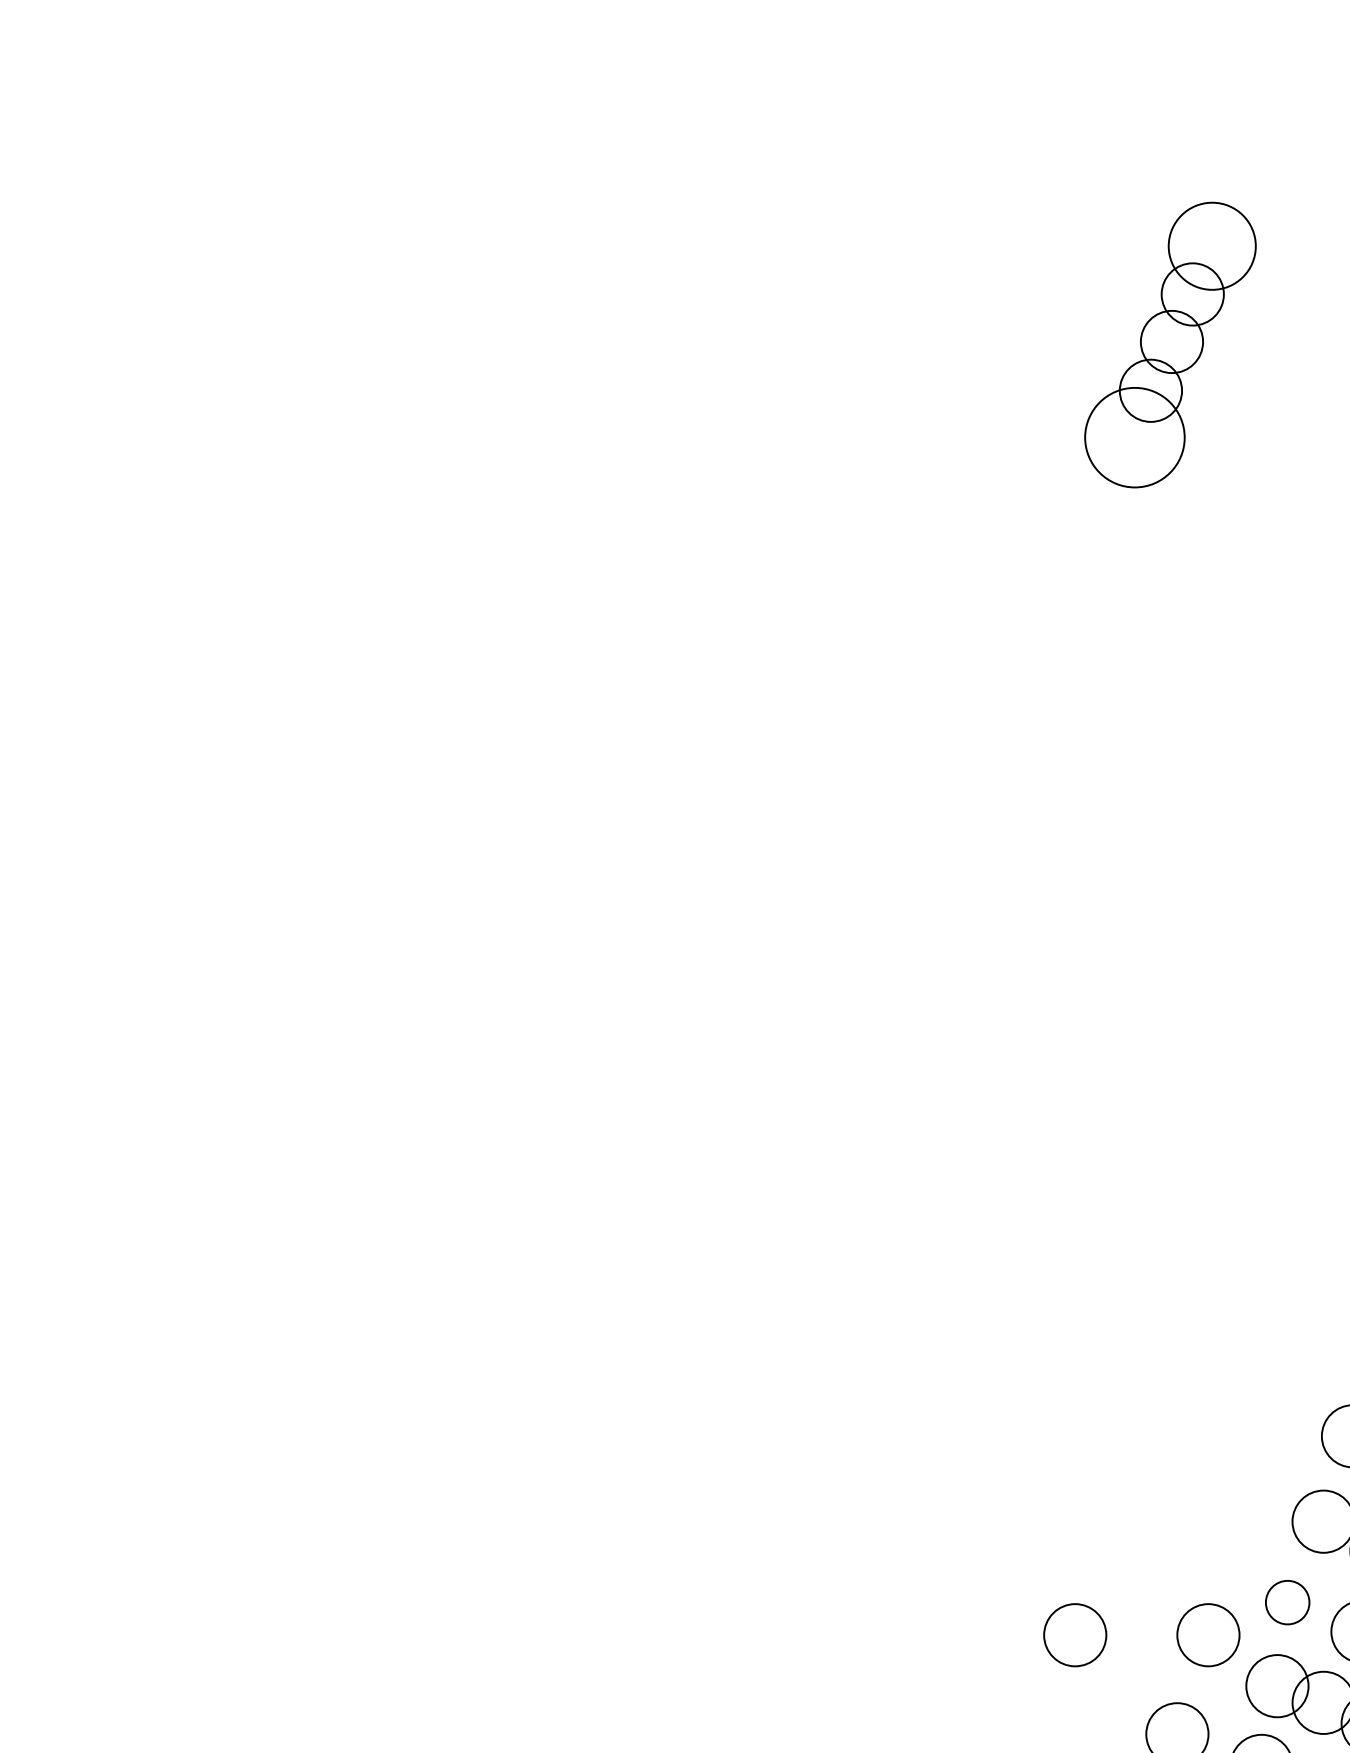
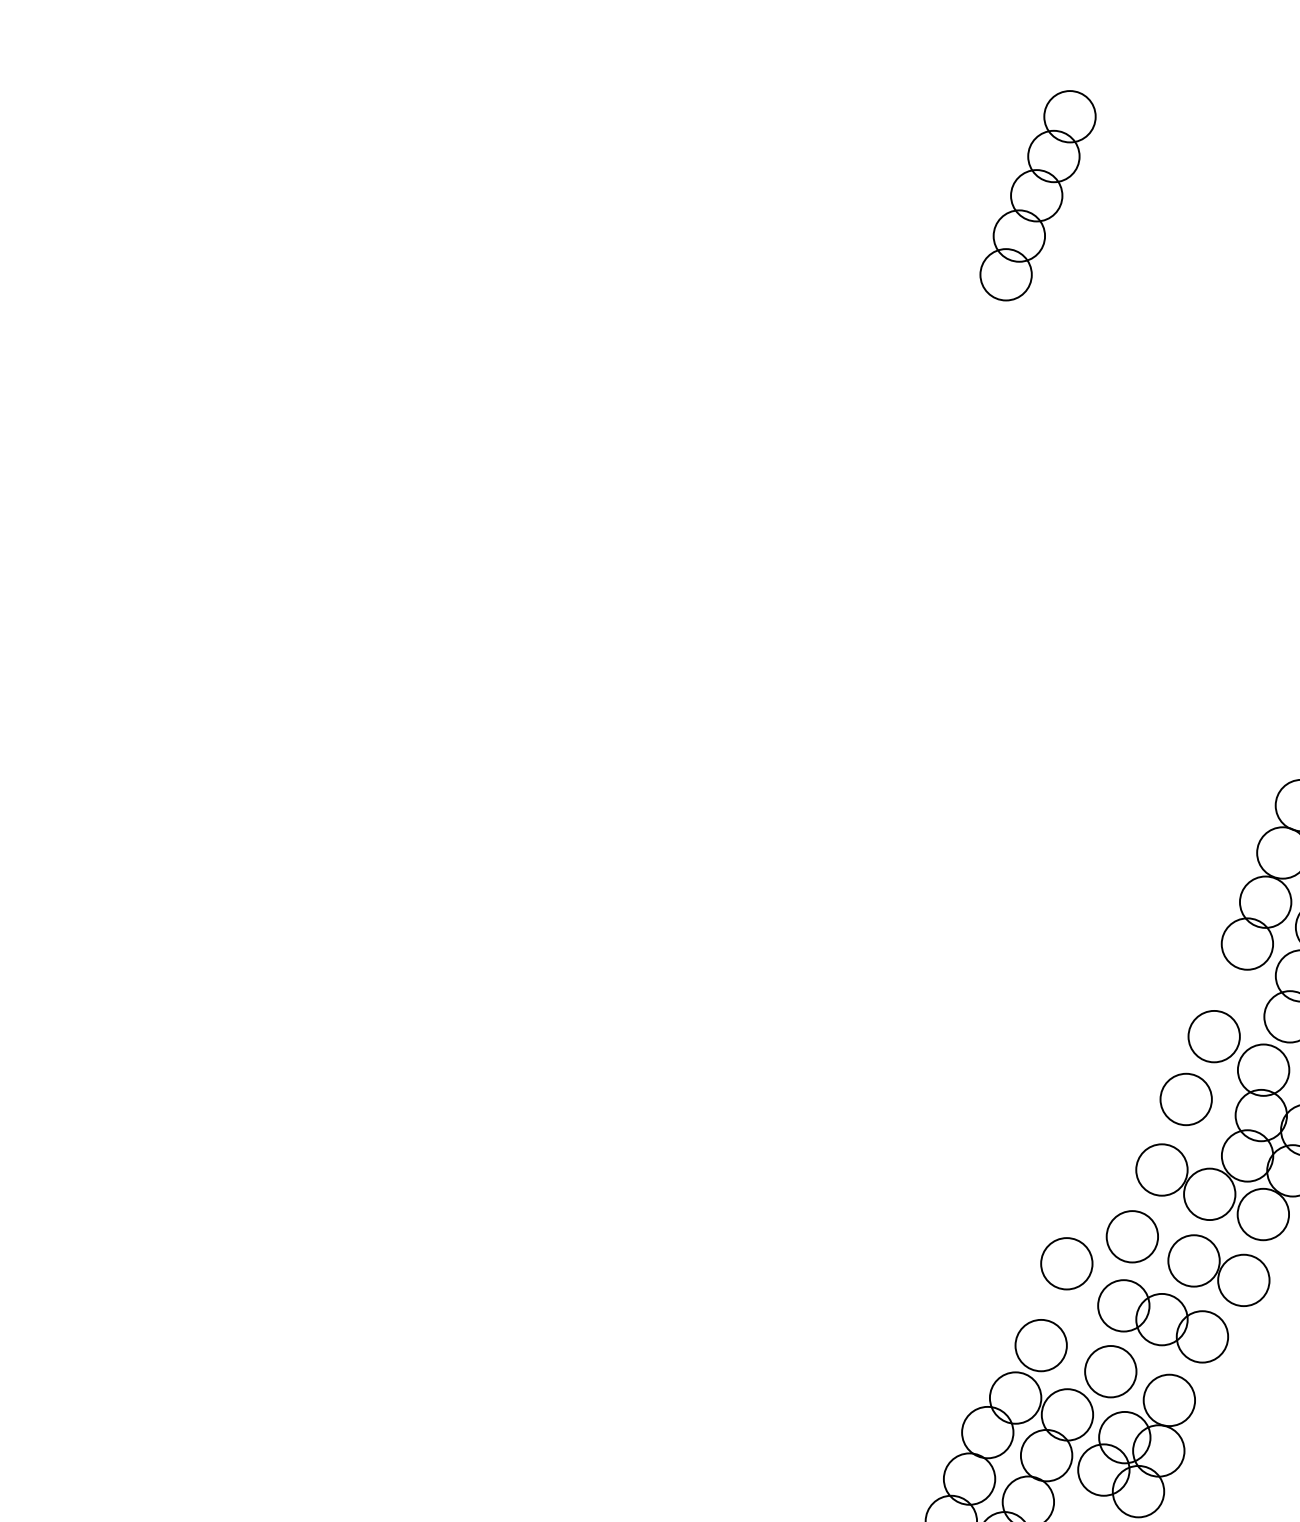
circle: (1211, 245) -> (1069, 116), size x0.71
circle: (1134, 437) -> (1005, 274), size x0.62
circle: (1286, 1602) -> (1131, 1236), size x1.43
circle: (1074, 1634) -> (956, 1263), removed

